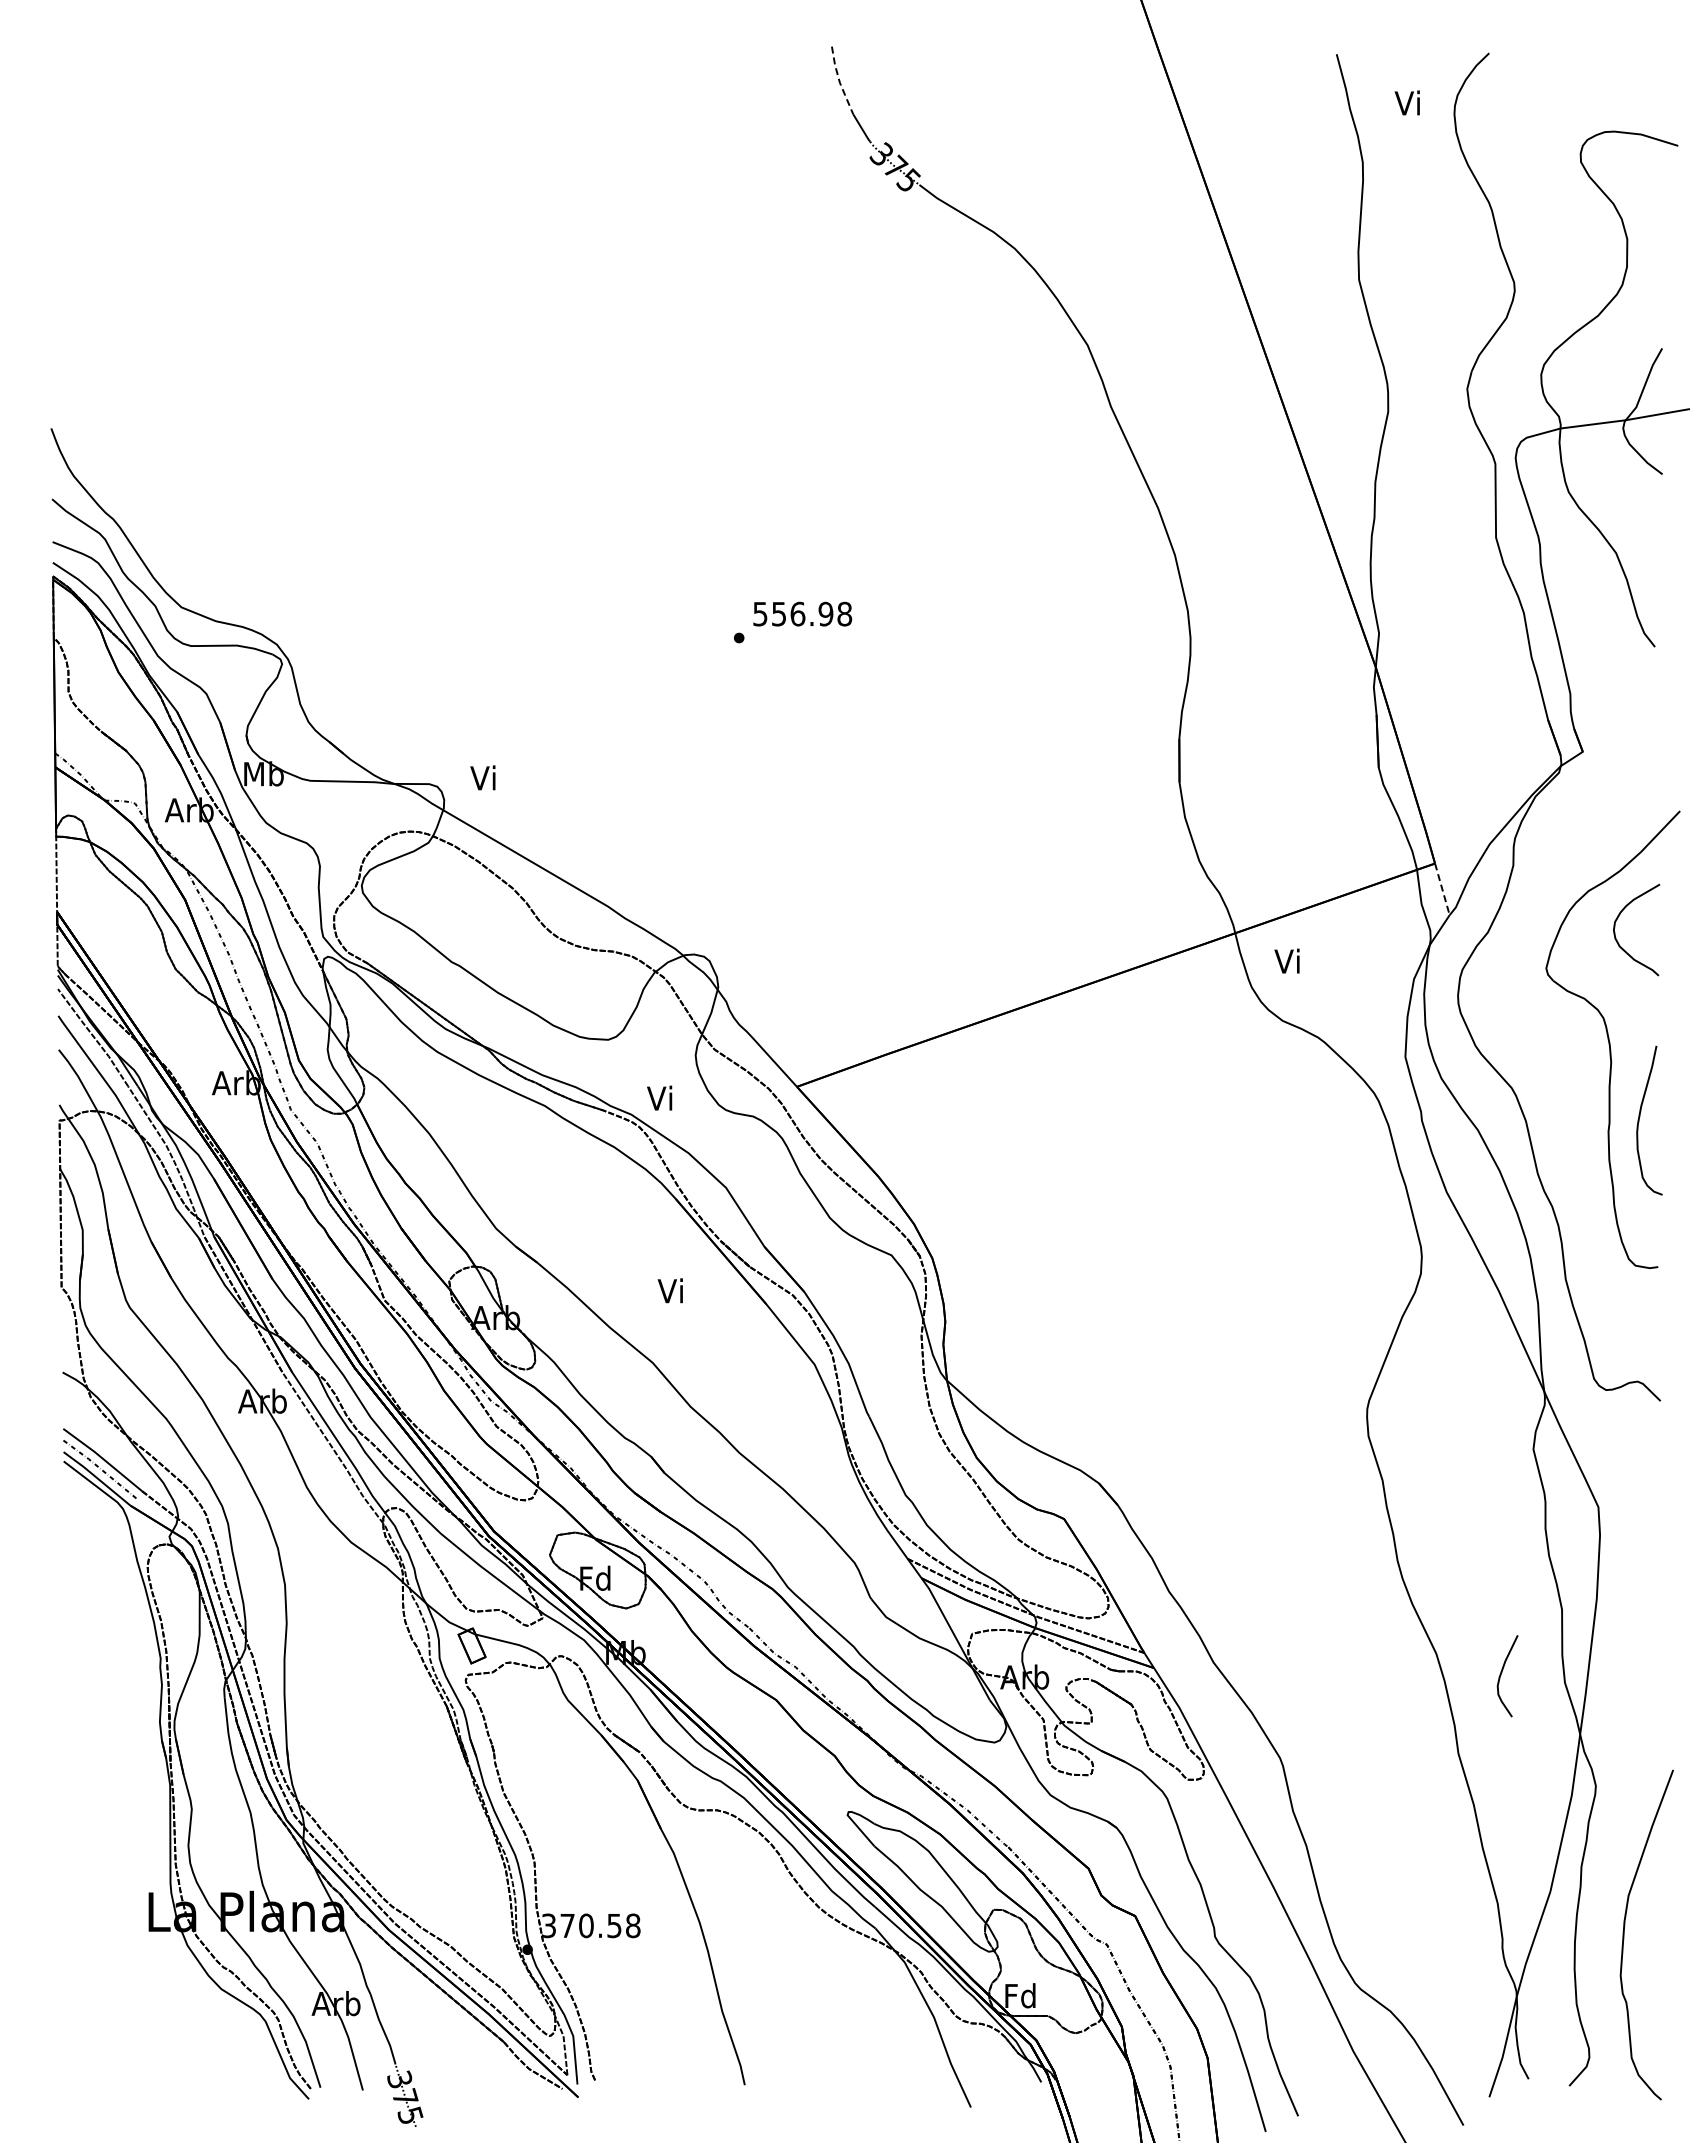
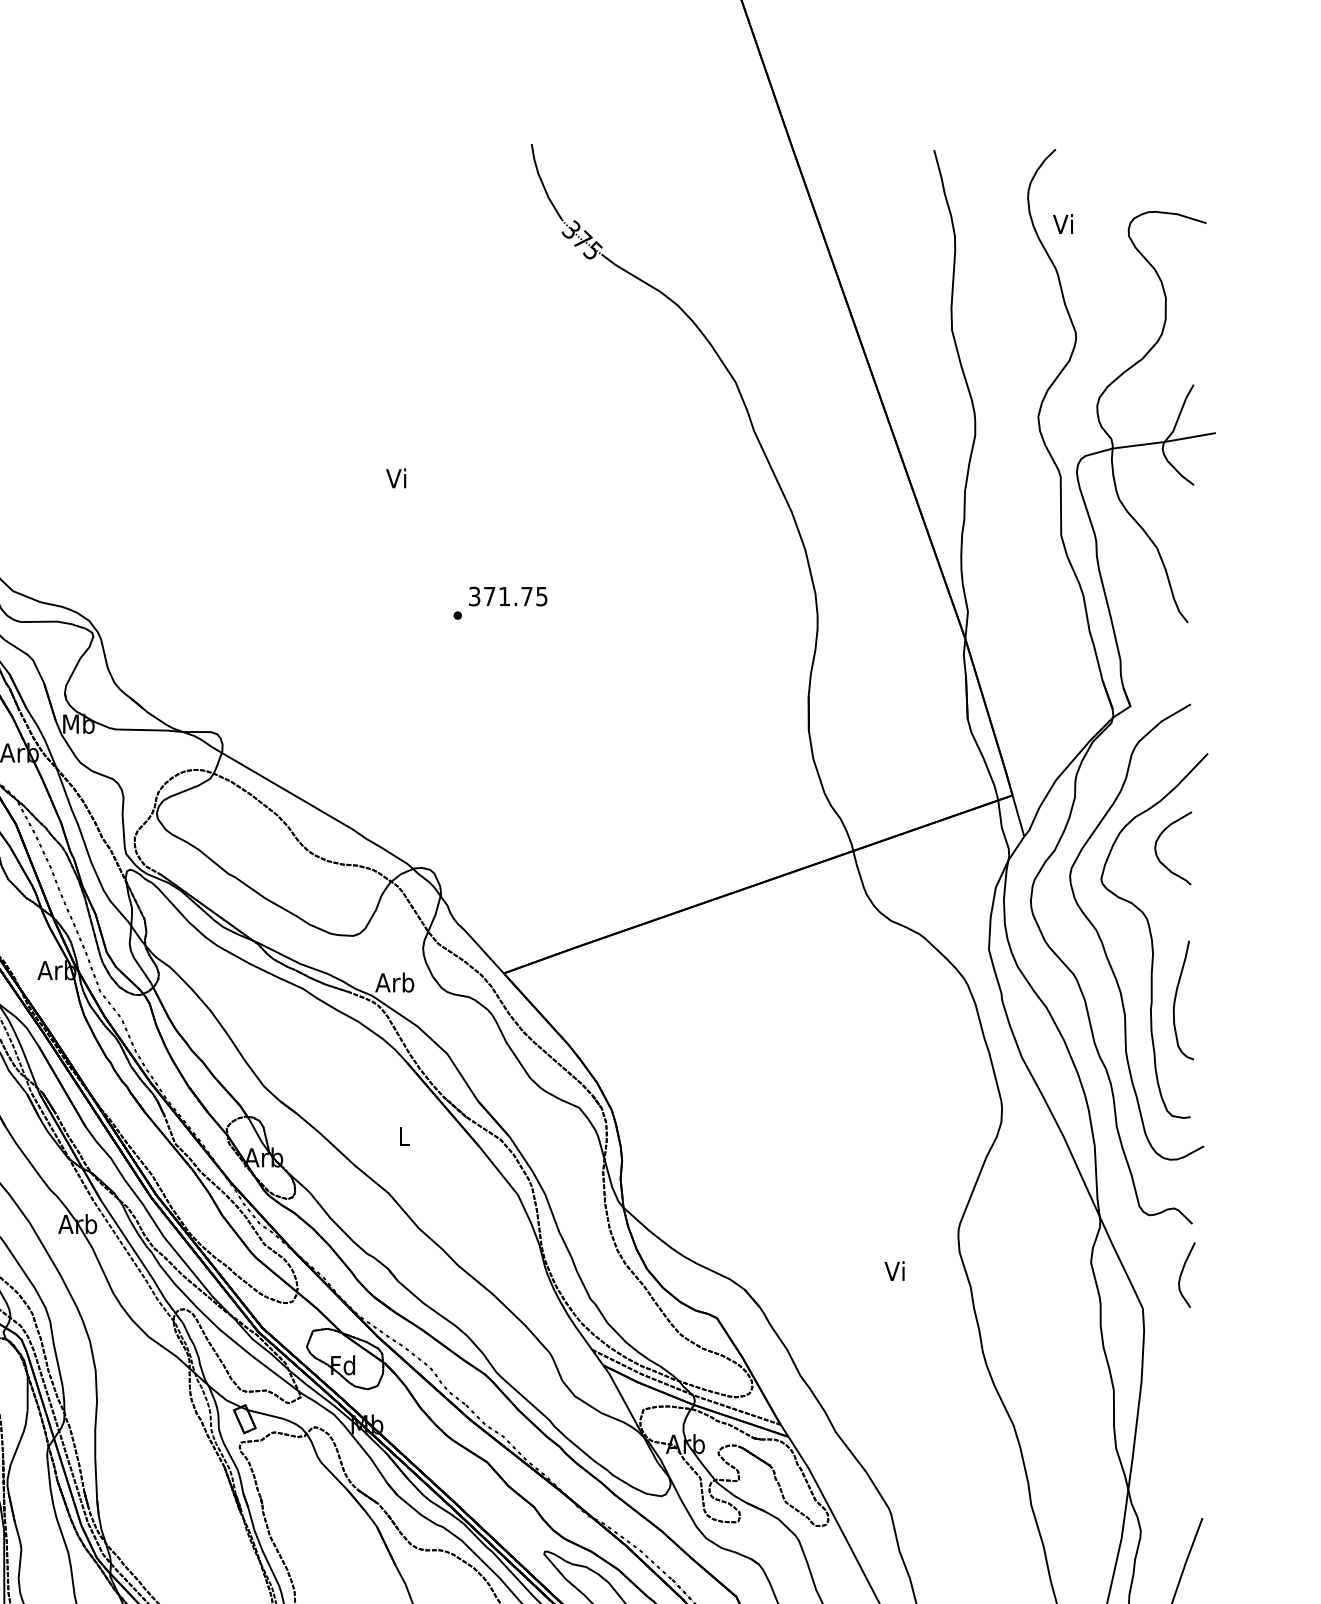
line: (839, 82) -> (537, 172), dashed -> solid
text: (1406, 102) -> (1062, 223), moved
text: (803, 613) -> (509, 596), 556.98 -> 371.75
text: (482, 777) -> (395, 478), moved
line: (1442, 889) -> (1018, 816), dashed -> solid
text: (1286, 960) -> (894, 1270), moved
curve: (1548, 1048) -> (1103, 942), added
text: (659, 1097) -> (394, 981), Vi -> Arb
text: (669, 1290) -> (402, 1135), Vi -> L
curve: (1501, 1675) -> (1181, 1274), moved

